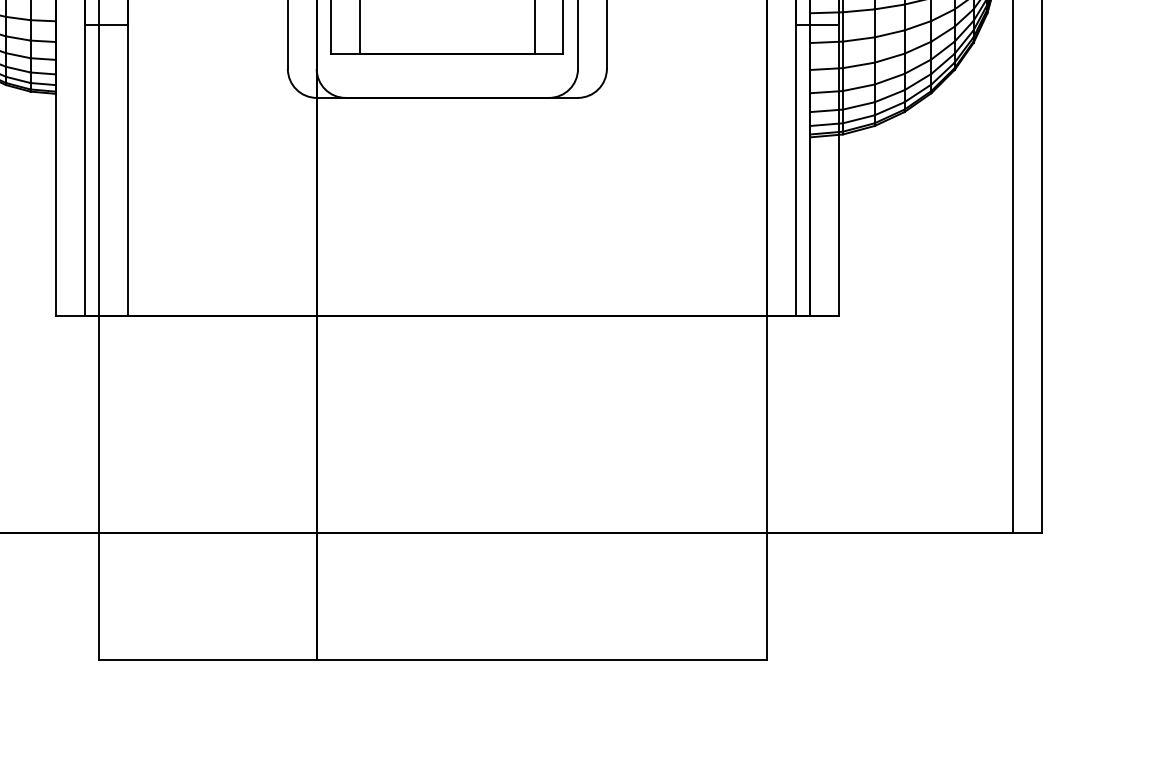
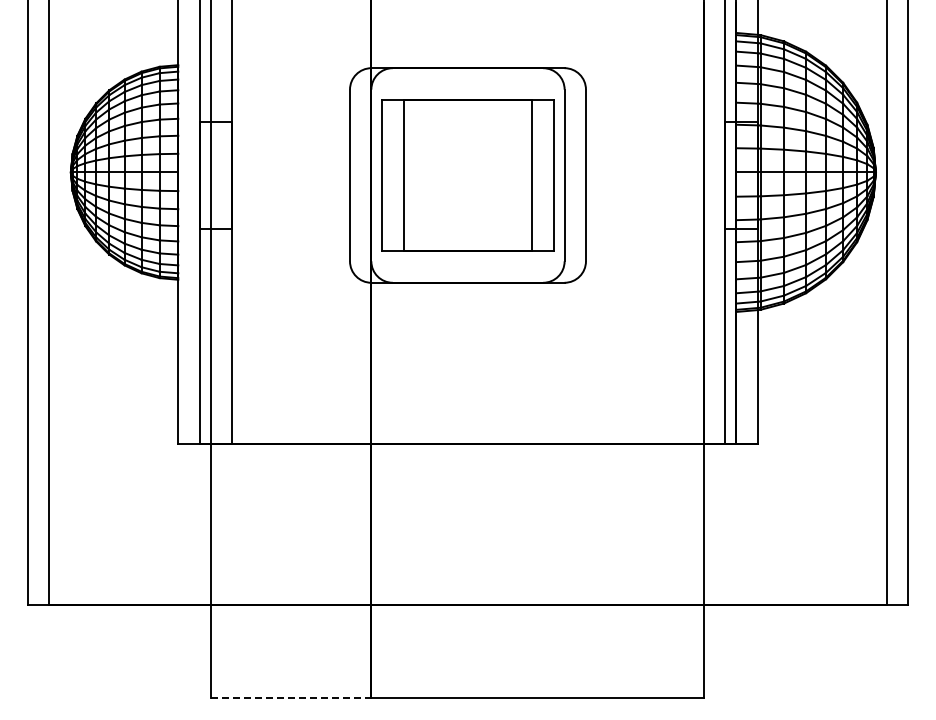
line: (208, 659) -> (291, 698), solid -> dashed

